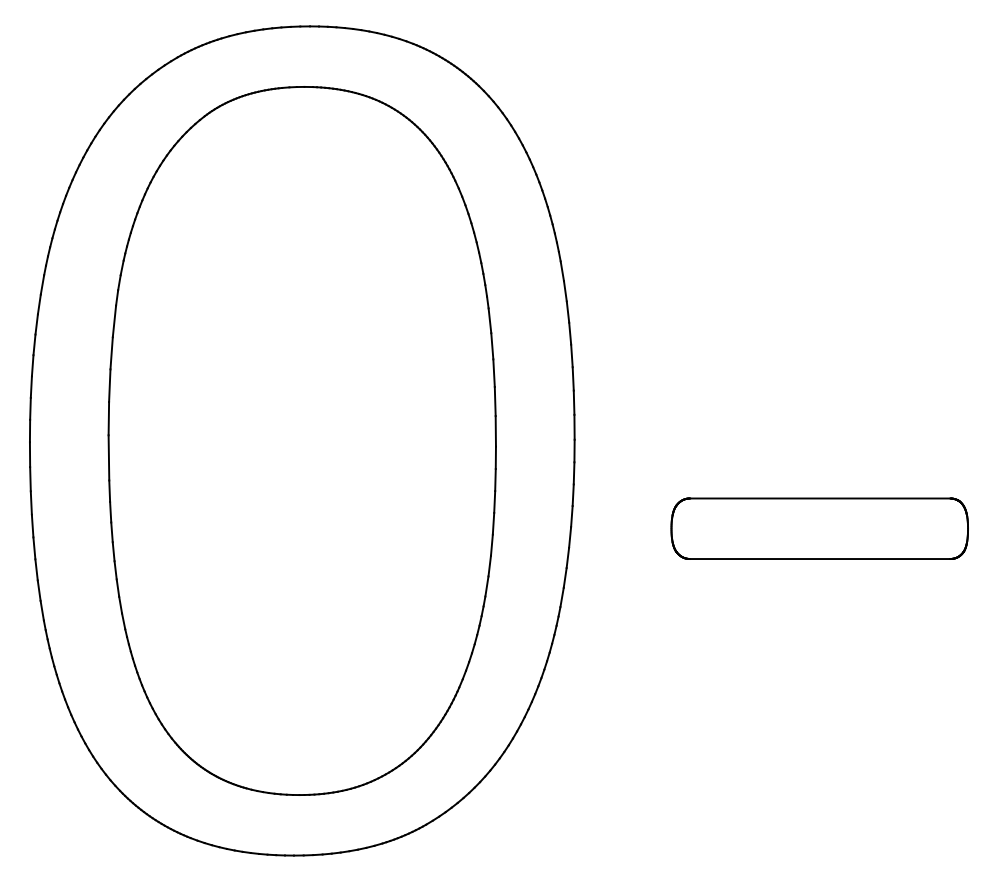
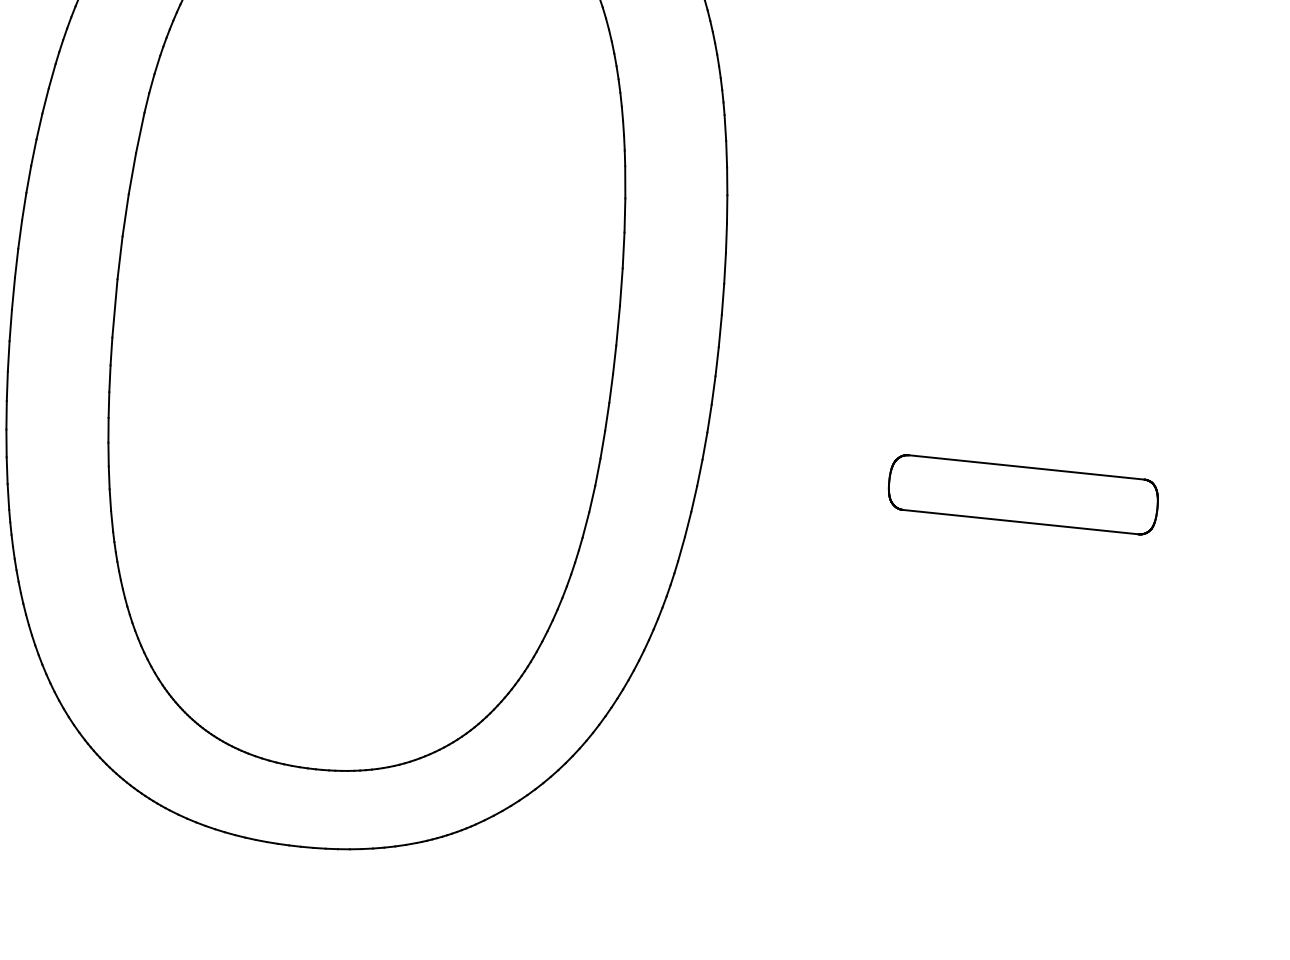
part: (819, 528) -> (1023, 494), size x0.7

